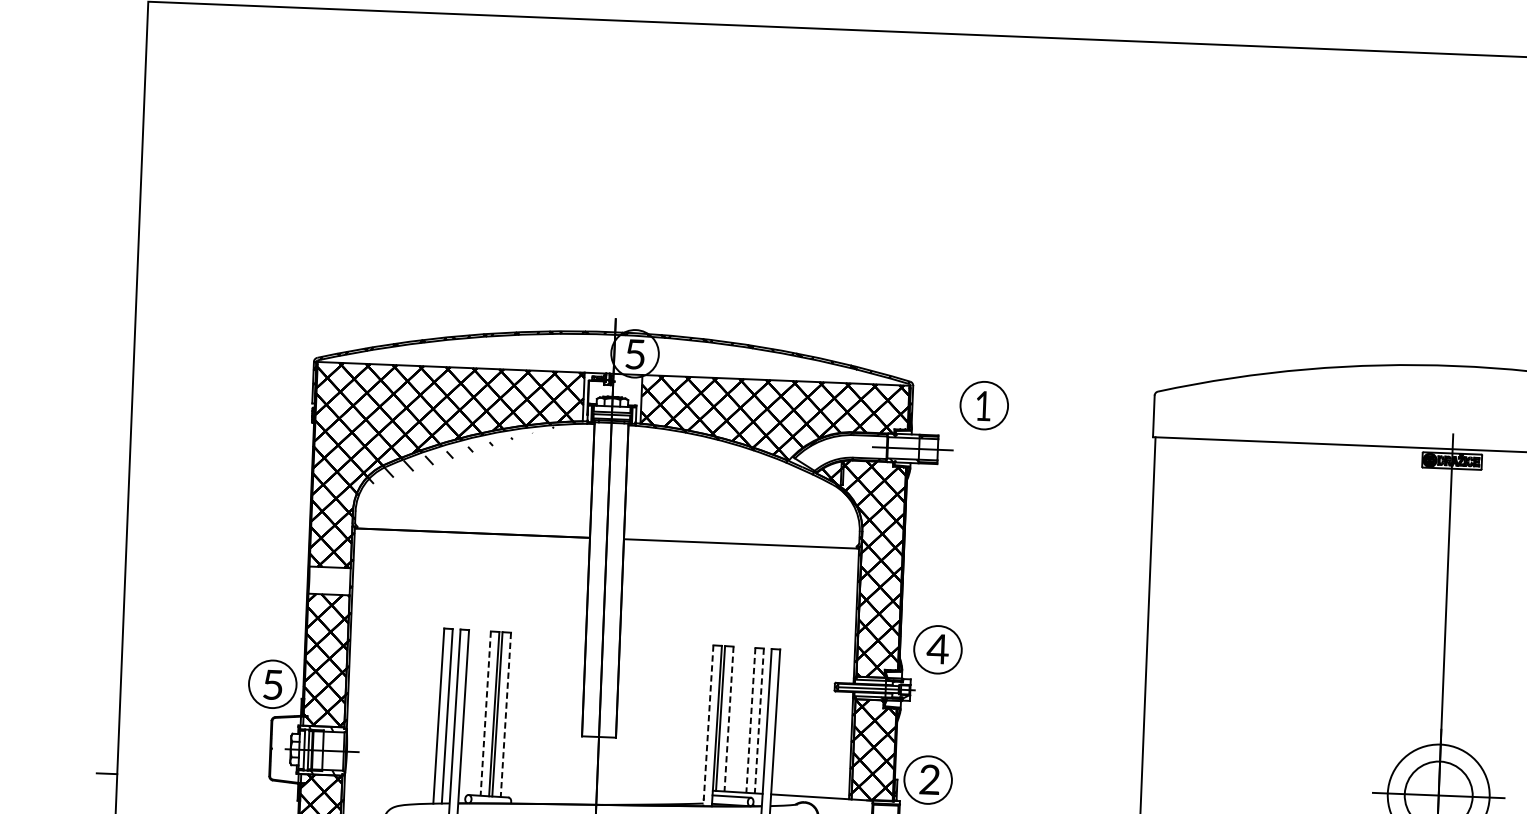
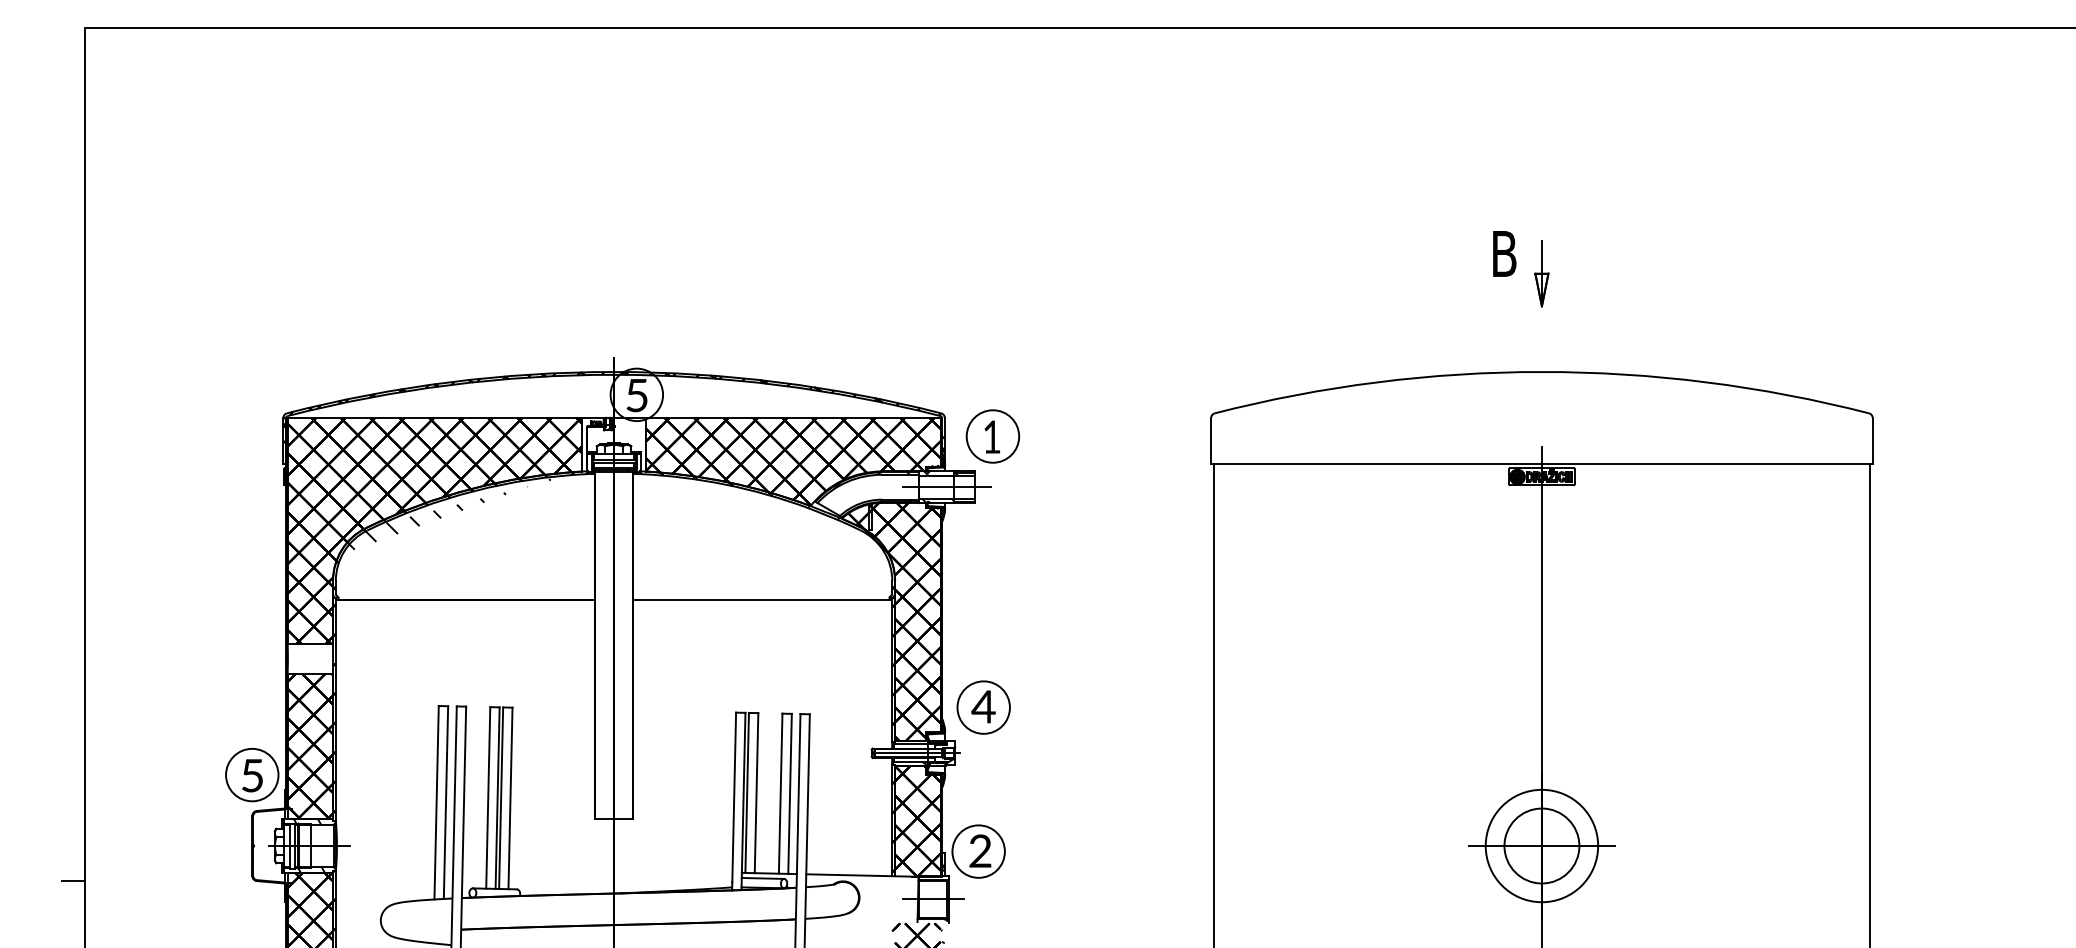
part: (1441, 272) -> (1521, 269), added
part: (983, 405) -> (992, 436), moved
line: (486, 713) -> (488, 797), dashed -> solid
line: (505, 714) -> (510, 798), dashed -> solid
line: (728, 719) -> (756, 793), dashed -> solid
line: (750, 721) -> (780, 794), dashed -> solid
line: (759, 721) -> (790, 794), dashed -> solid
line: (708, 725) -> (734, 801), dashed -> solid

